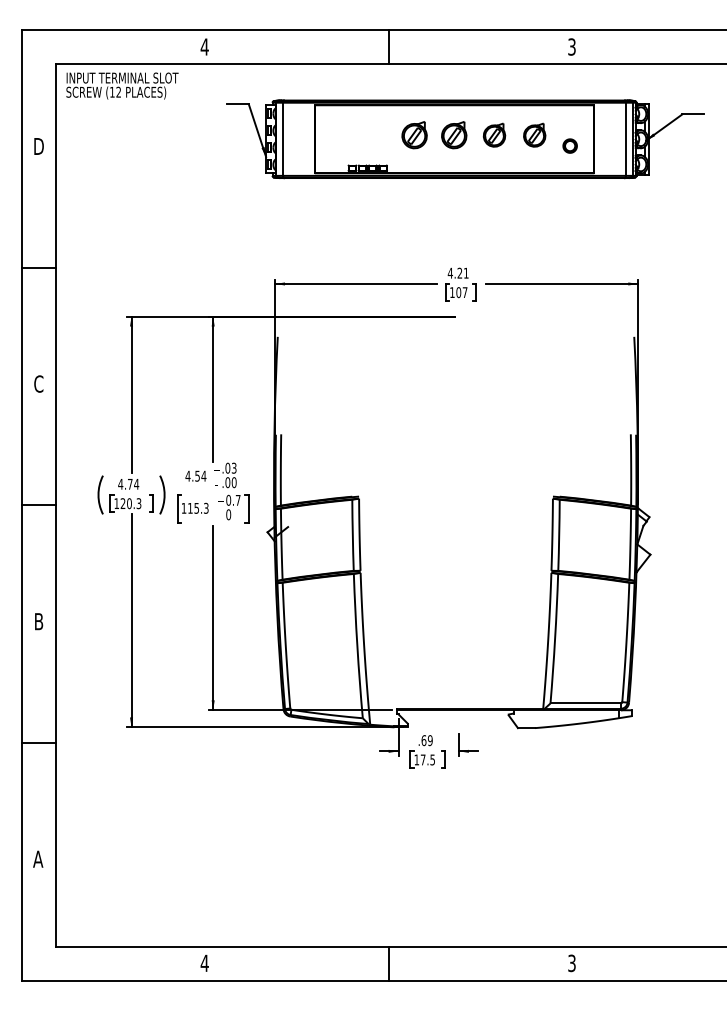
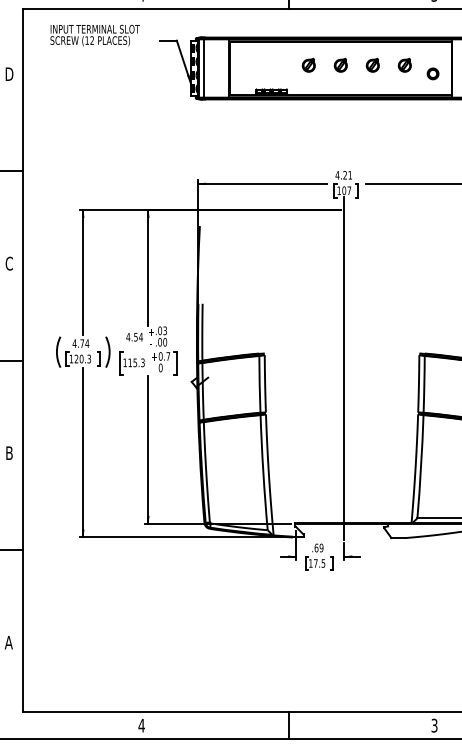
text: (122, 85) -> (95, 35), moved
part: (413, 135) -> (308, 65), size x0.62
part: (454, 135) -> (340, 65), size x0.62
part: (494, 135) -> (372, 65), size x0.71
part: (534, 135) -> (404, 65), size x0.71
line: (458, 515) -> (344, 368), added

